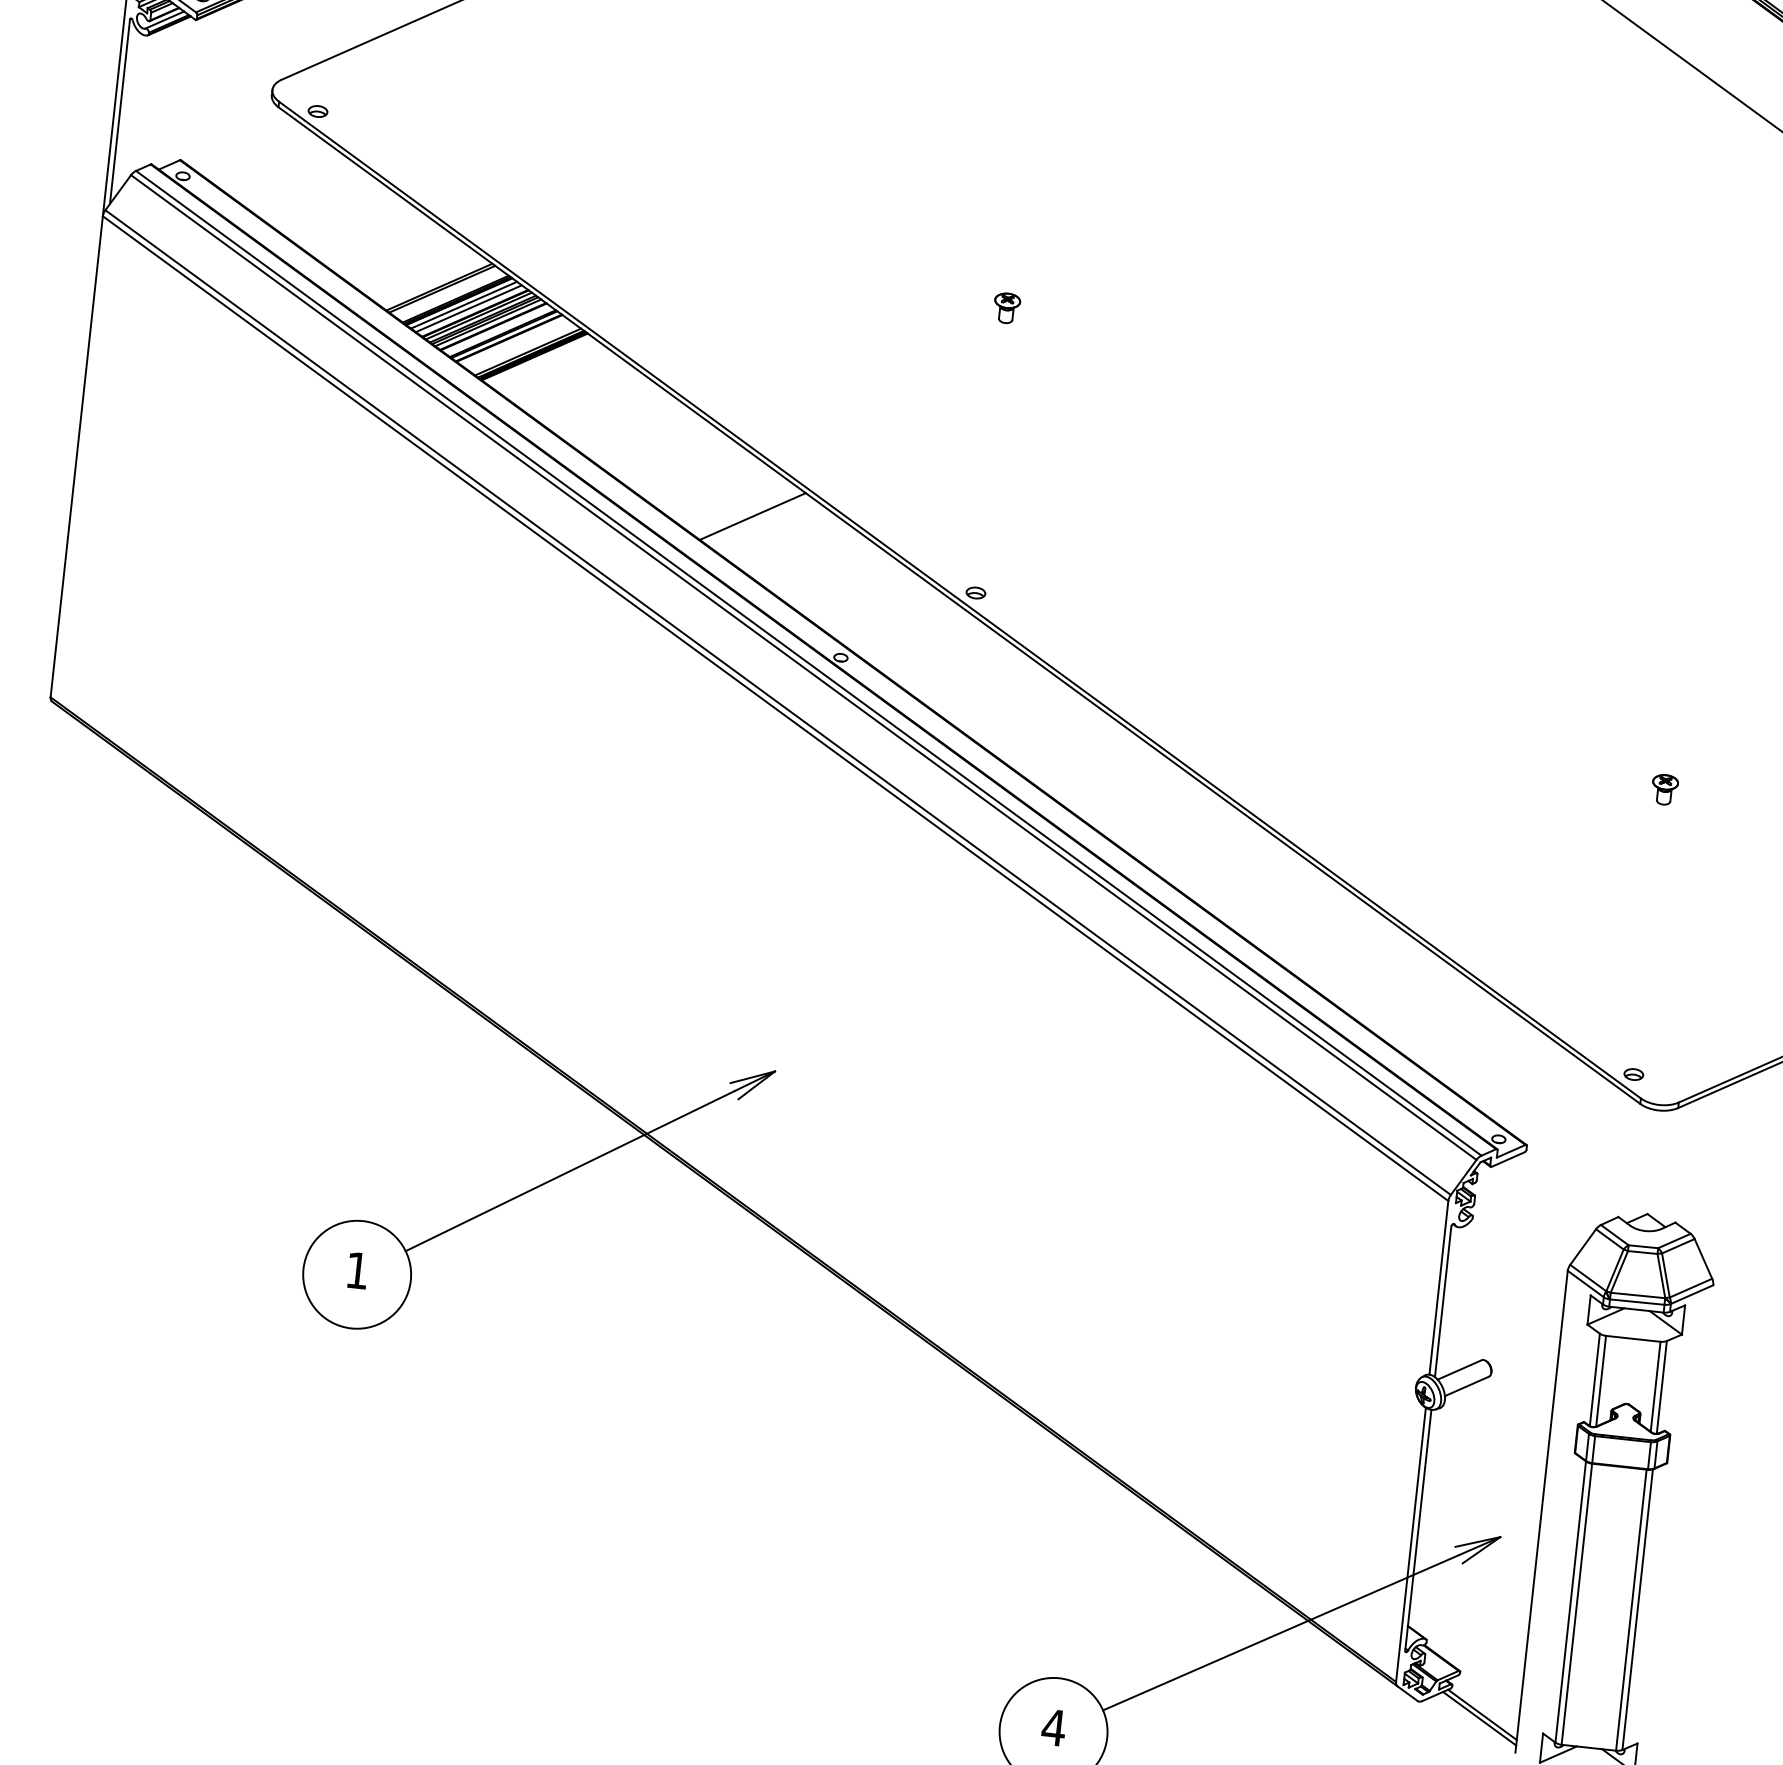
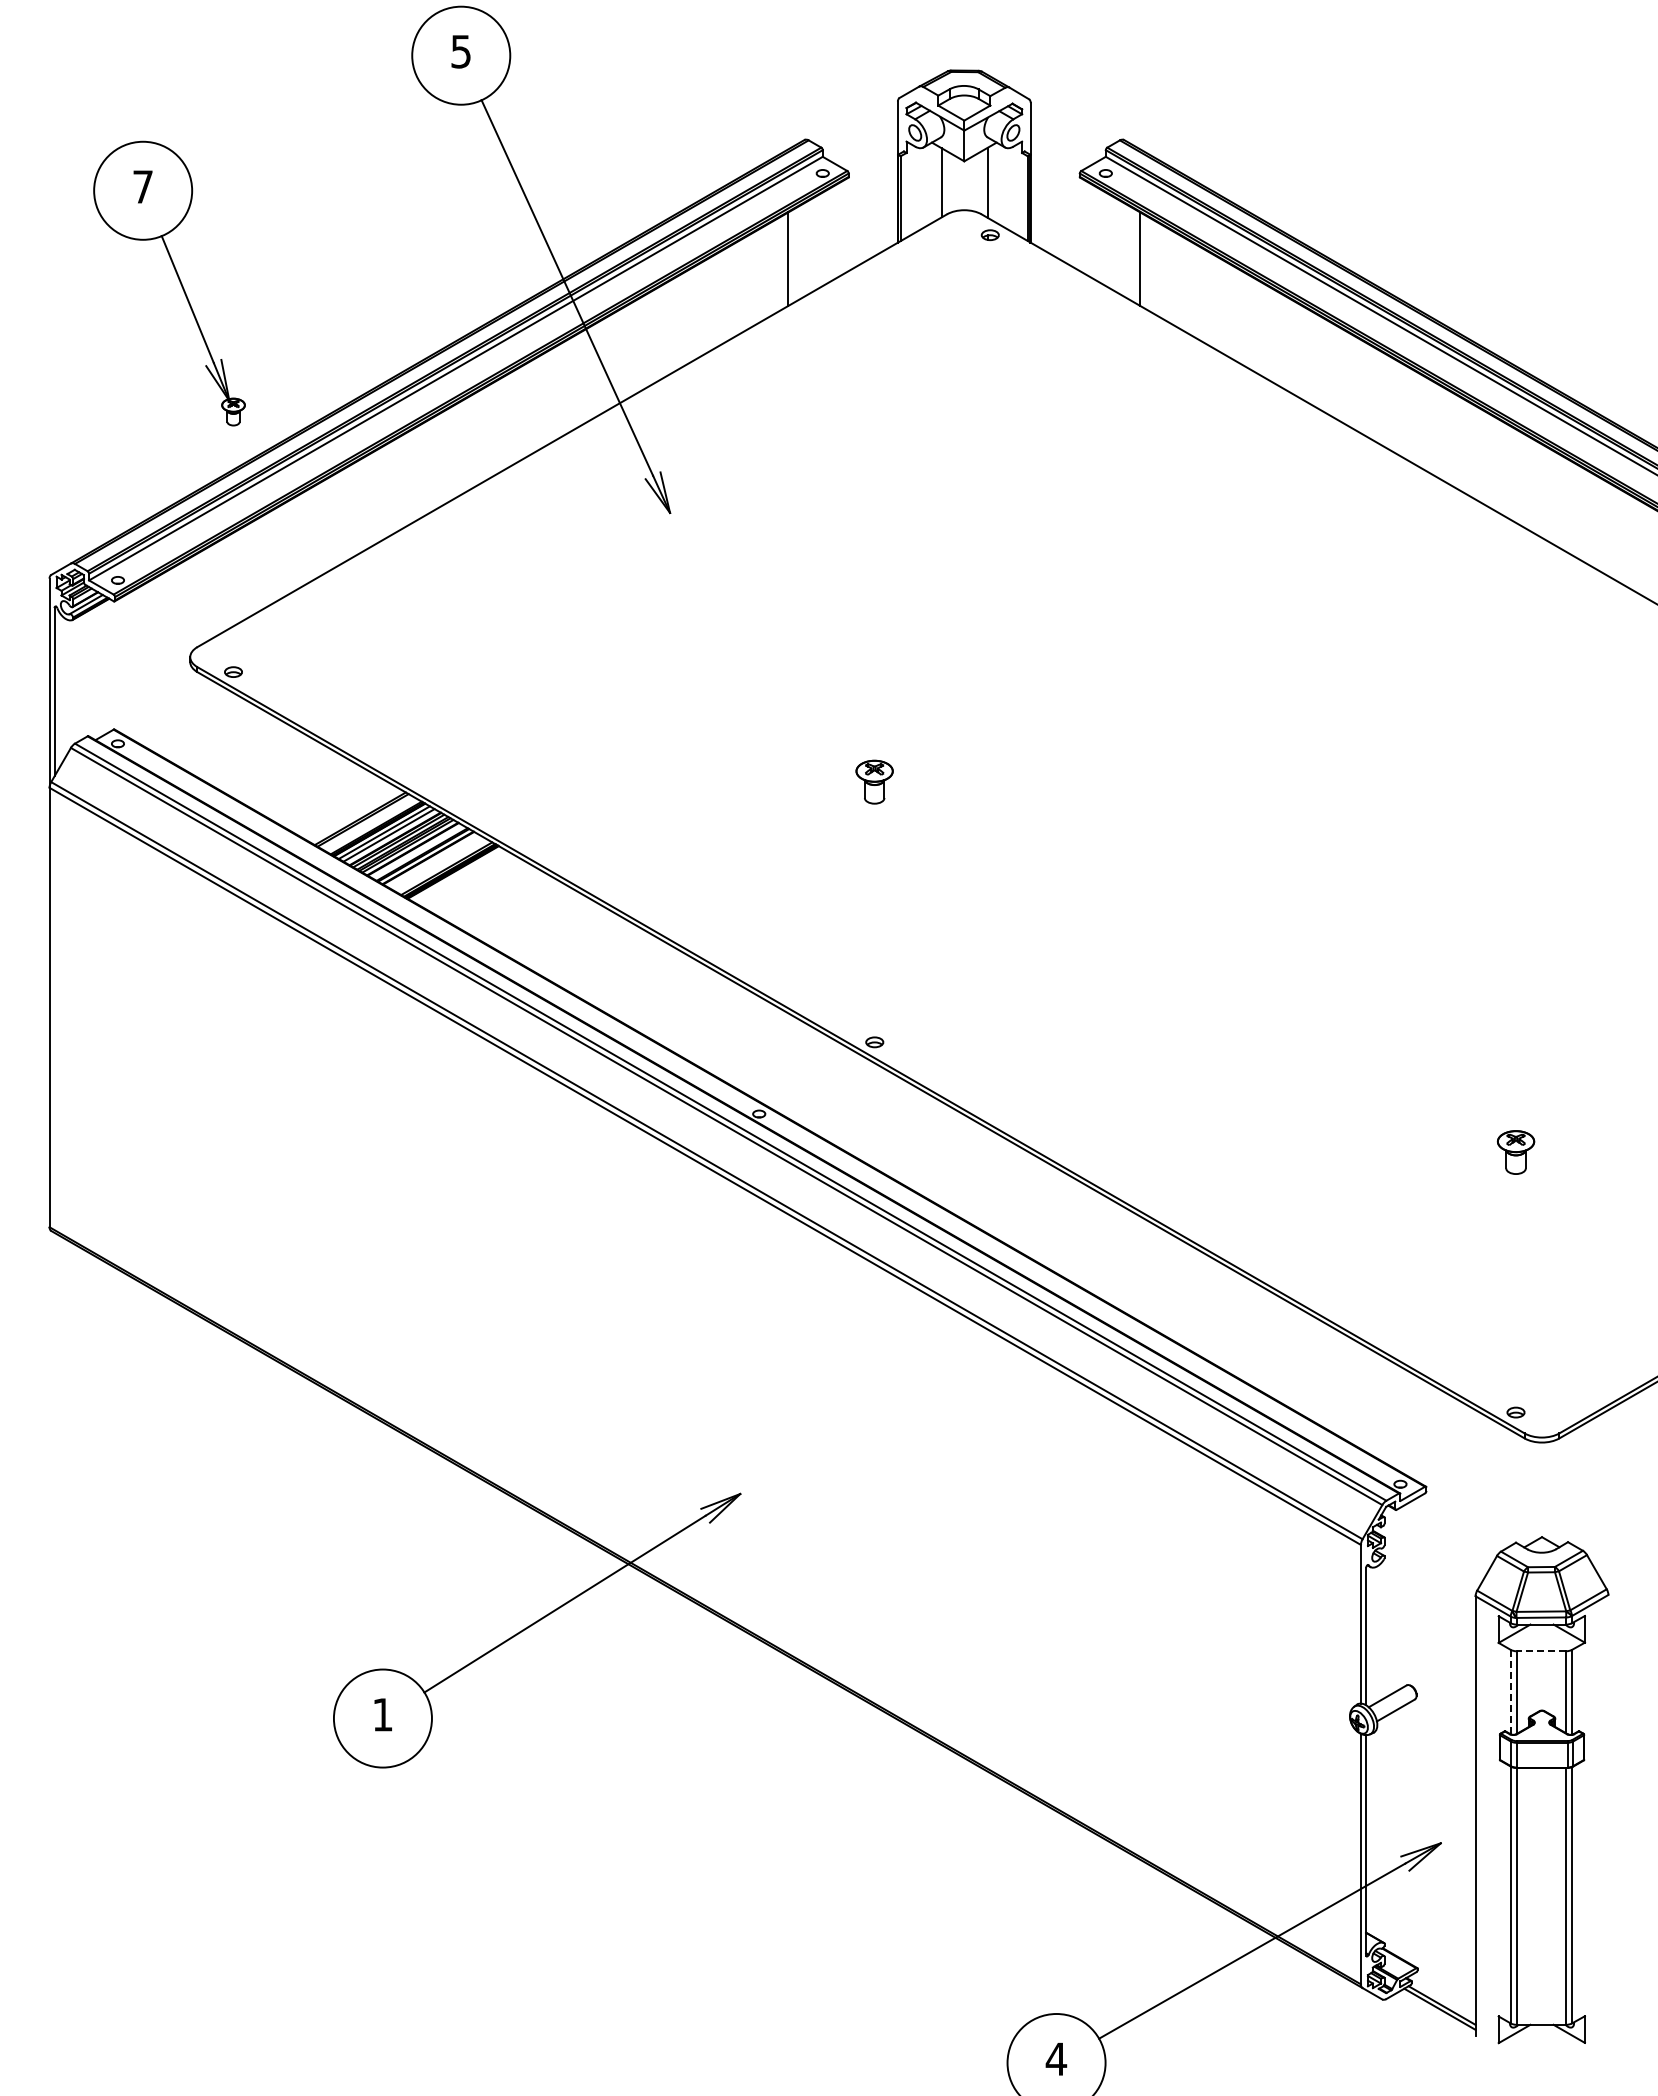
part: (1006, 308) -> (874, 782), size x1.6
line: (752, 515) -> (665, 994), removed
part: (1664, 789) -> (1515, 1152), size x1.6
line: (1633, 1339) -> (1541, 1651), solid -> dashed
line: (1594, 1380) -> (1510, 1692), solid -> dashed

